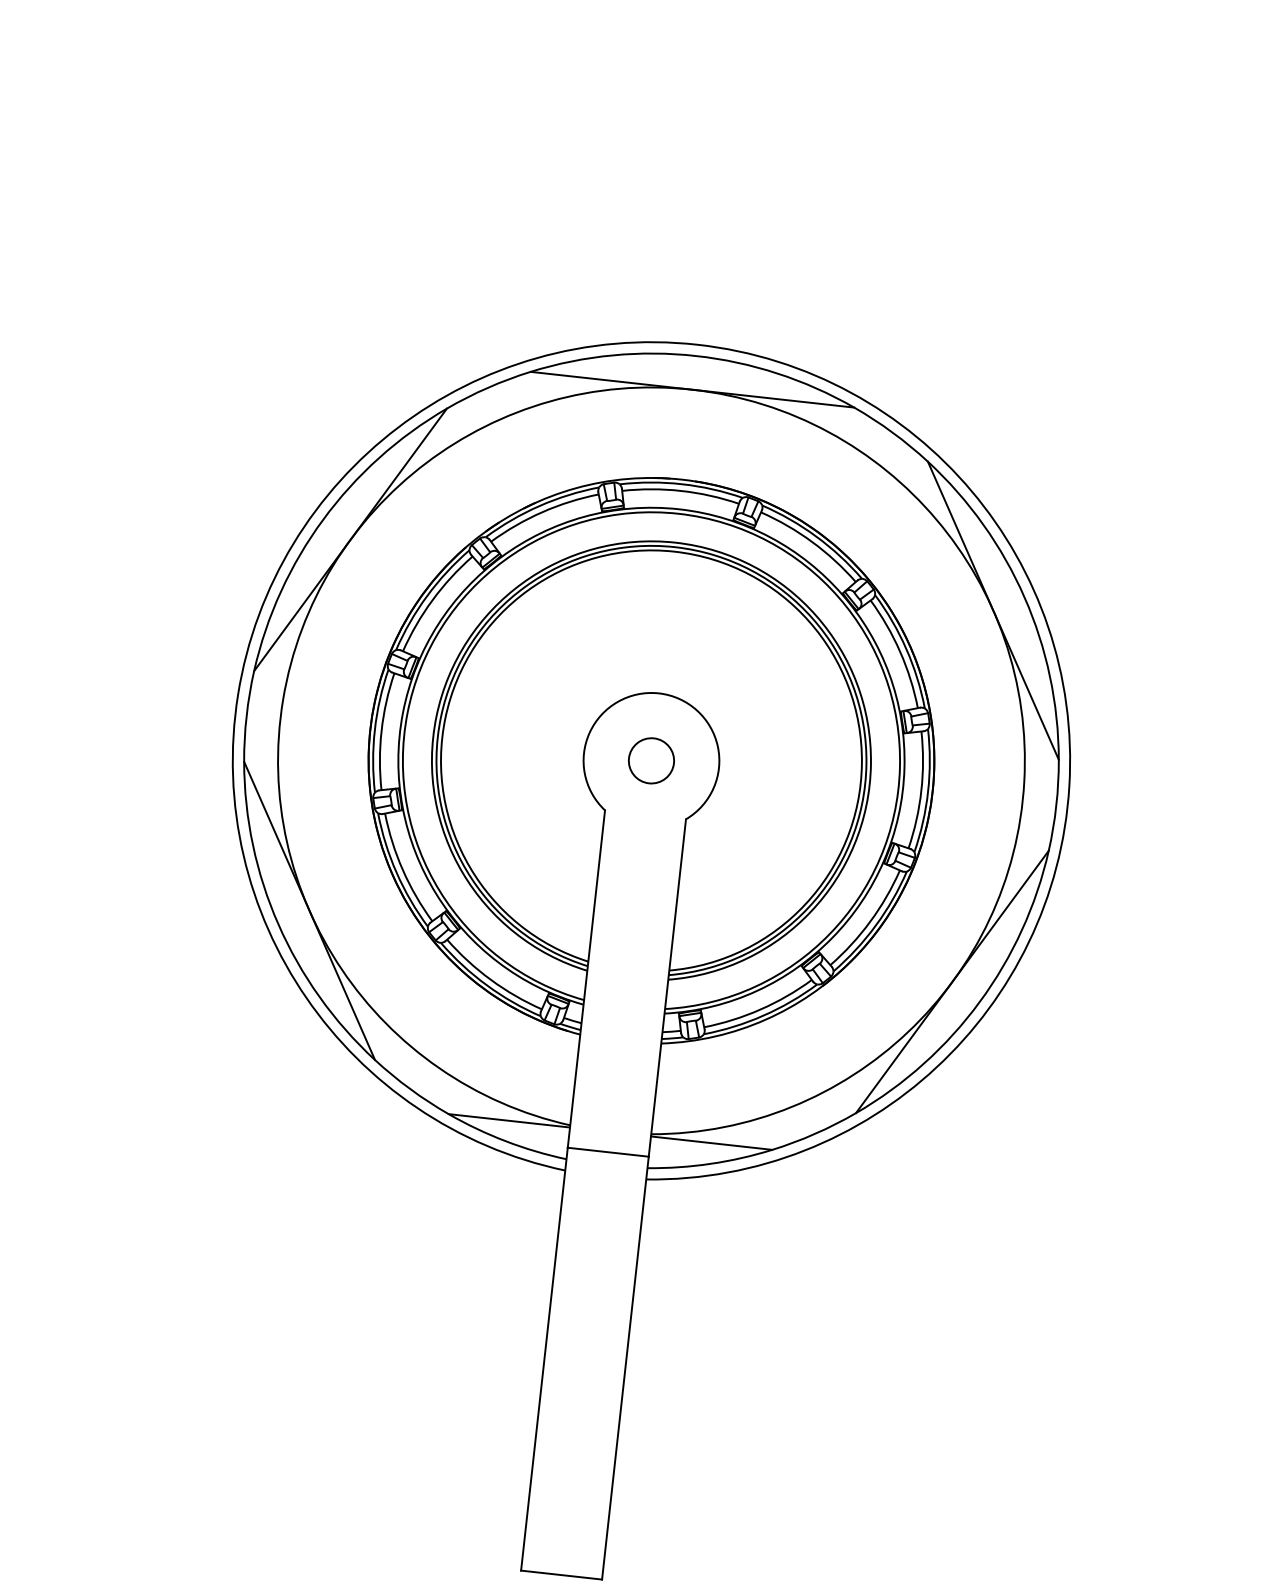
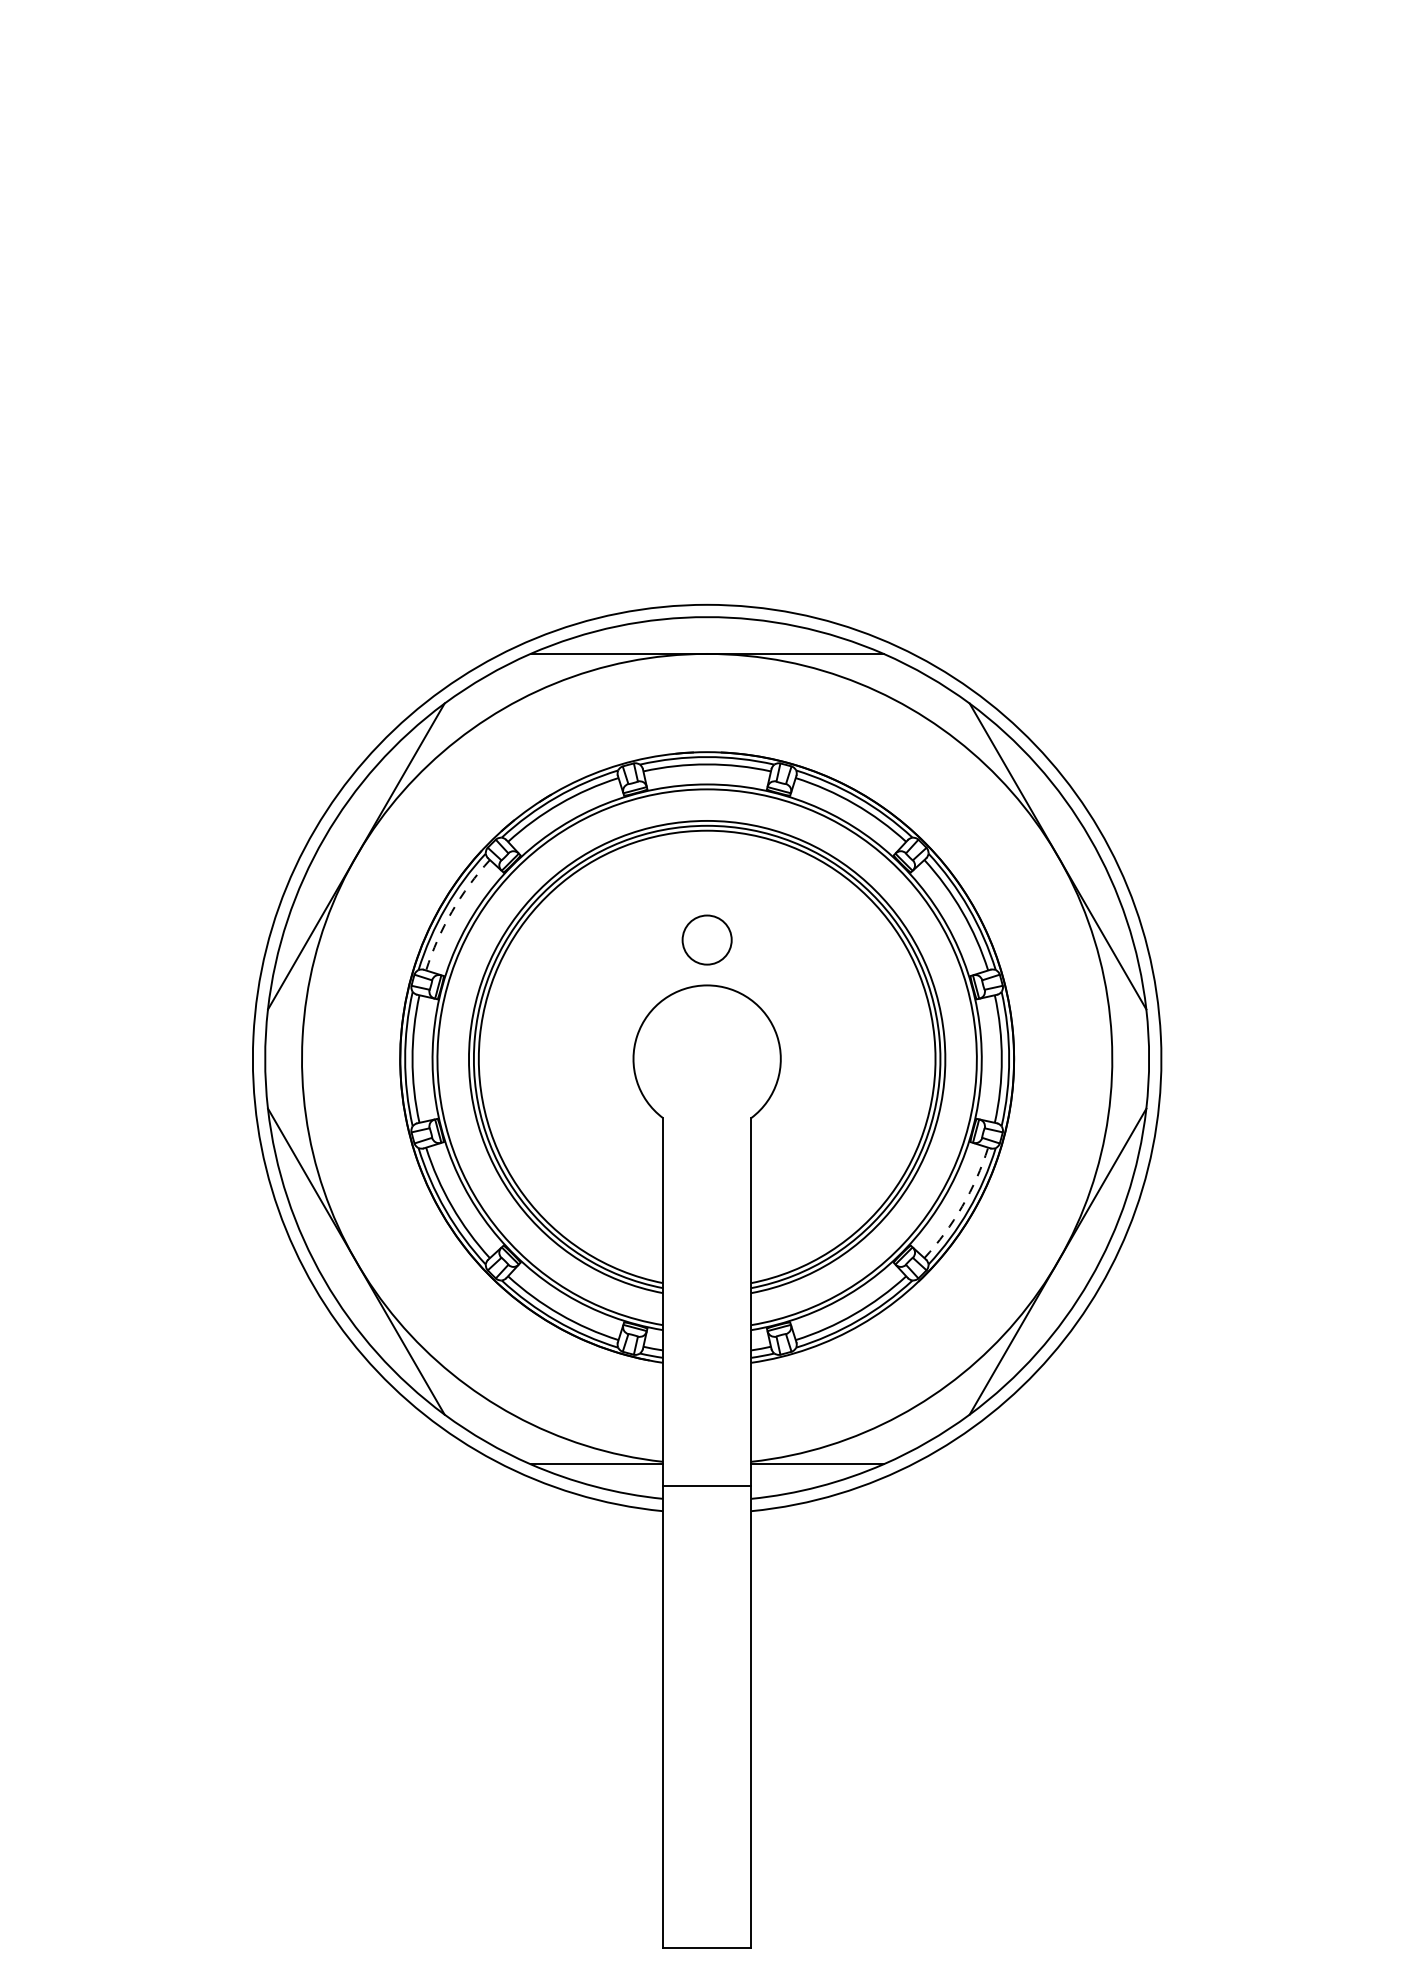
arc: (432, 599) -> (451, 911), solid -> dashed
circle: (650, 760) -> (706, 939), moved
arc: (870, 921) -> (962, 1206), solid -> dashed

